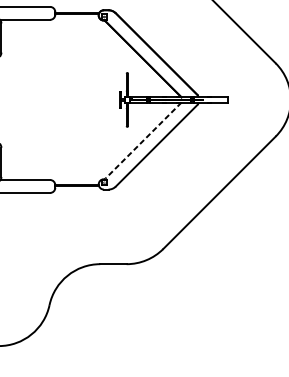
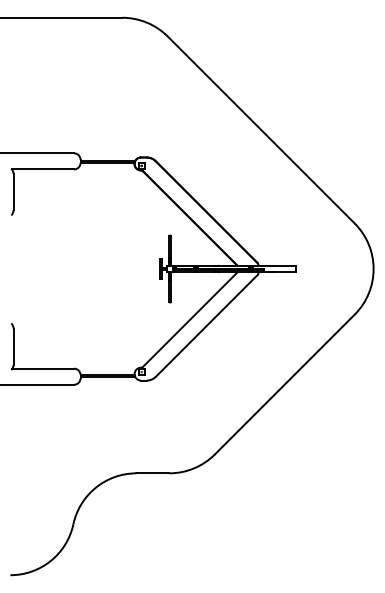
line: (143, 140) -> (190, 319), dashed -> solid

